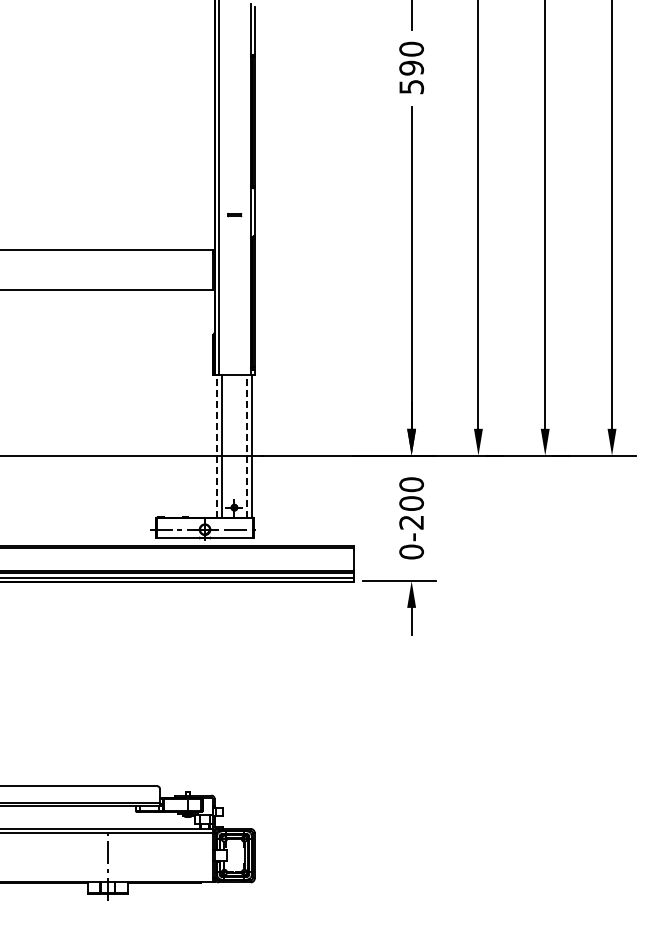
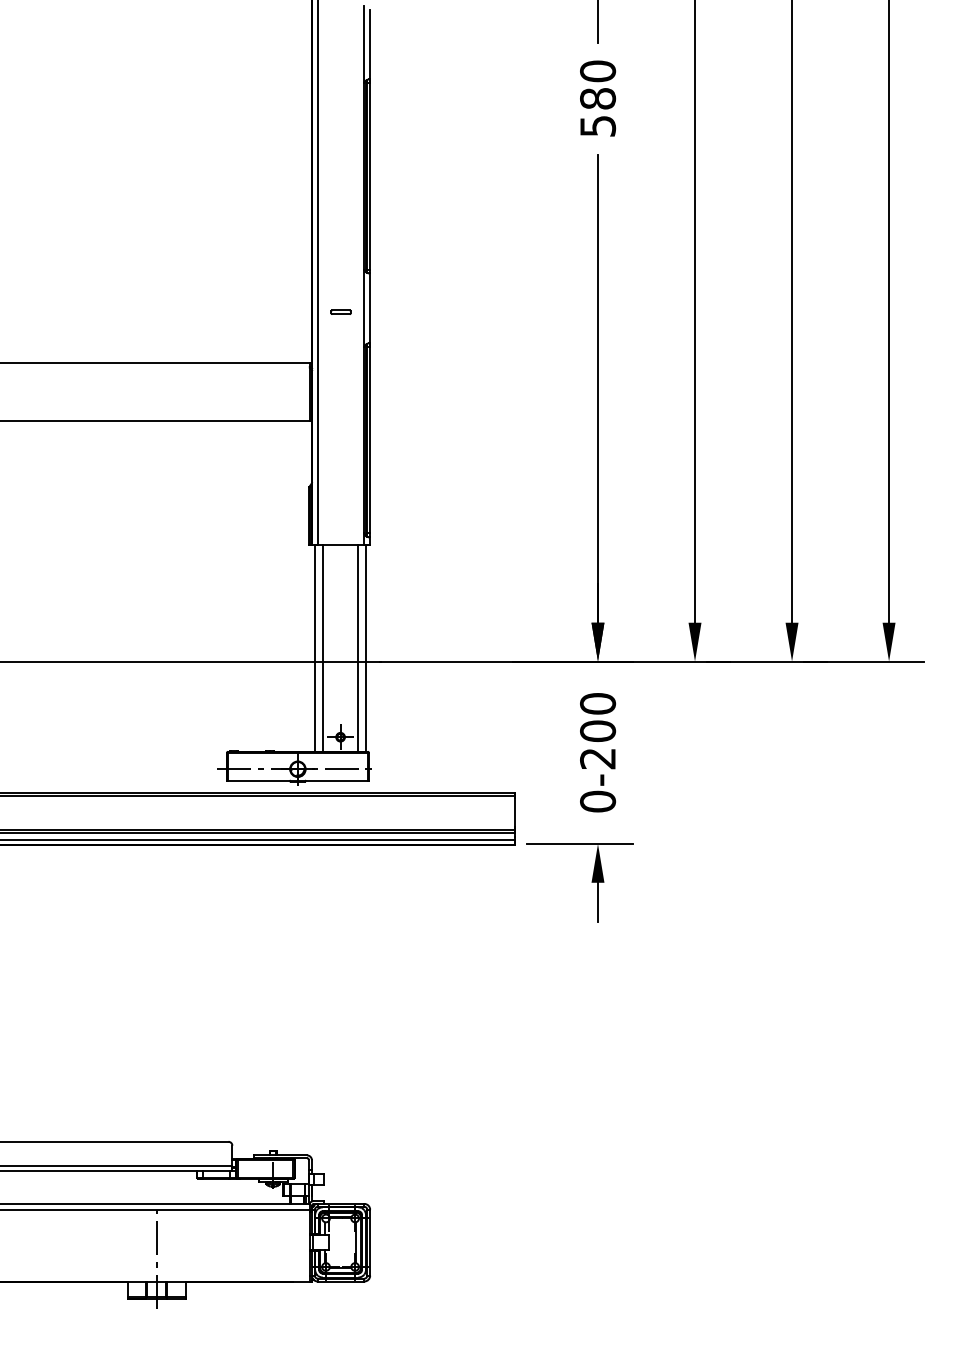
text: (411, 67) -> (597, 97), 590 -> 580
line: (216, 446) -> (314, 648), dashed -> solid
line: (246, 446) -> (358, 648), dashed -> solid

